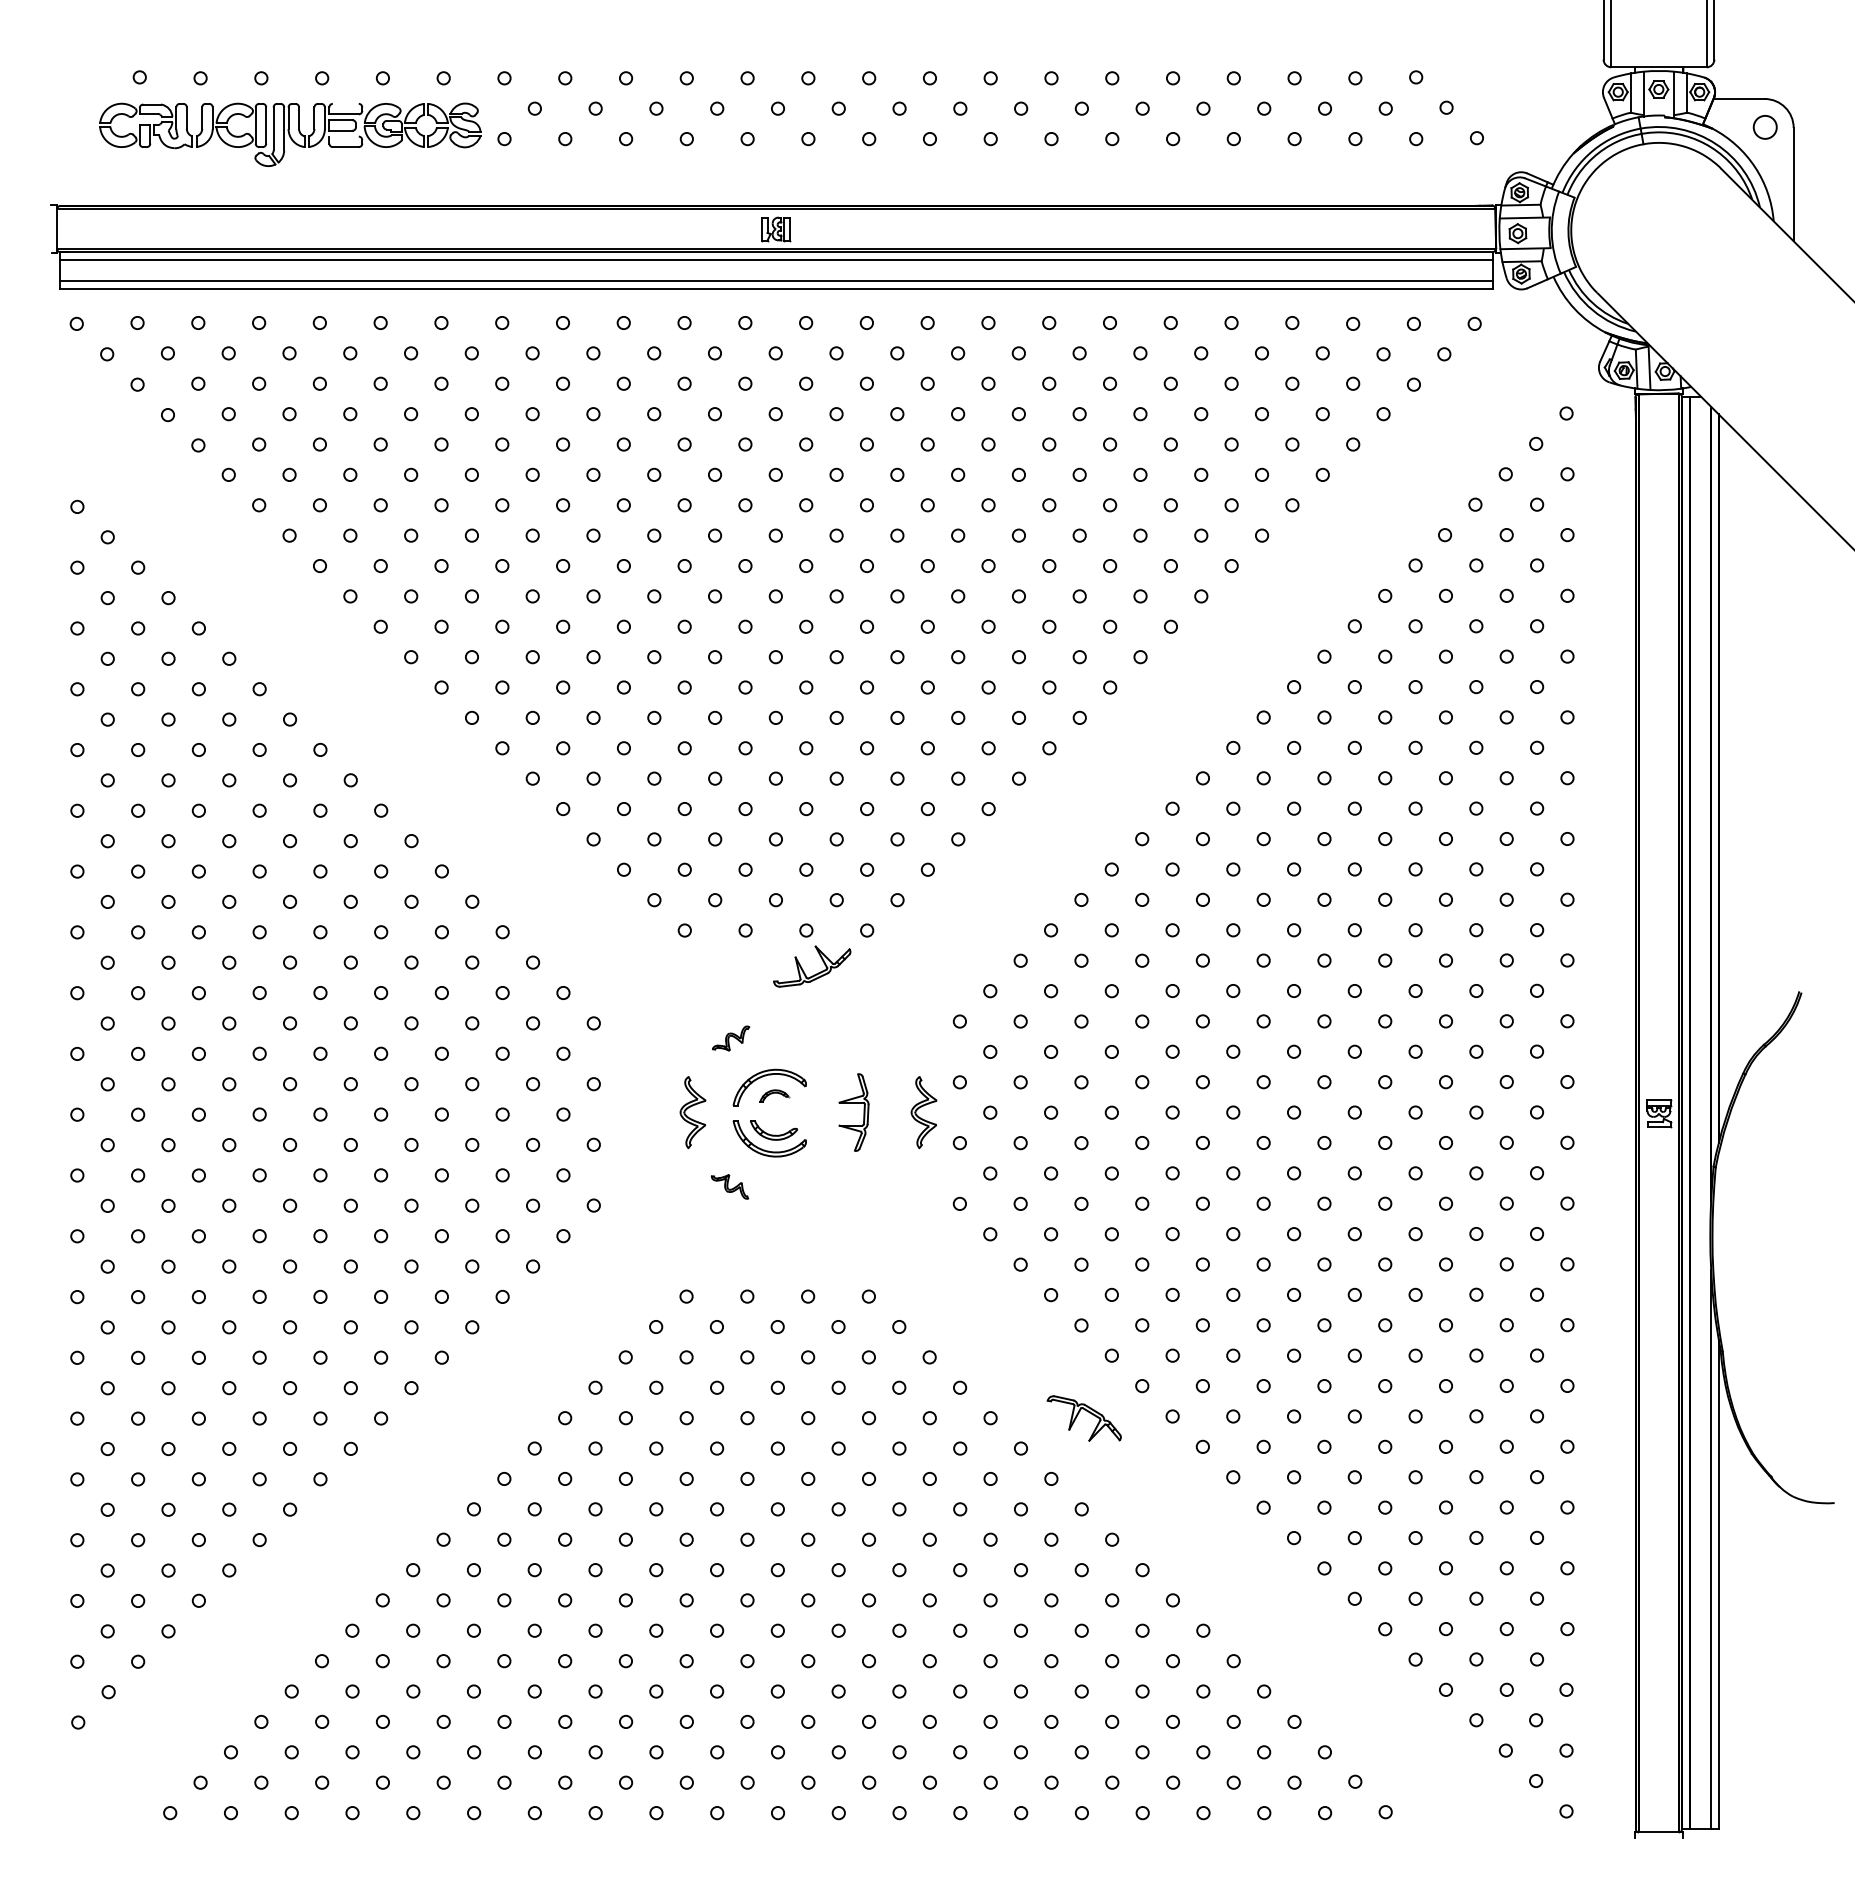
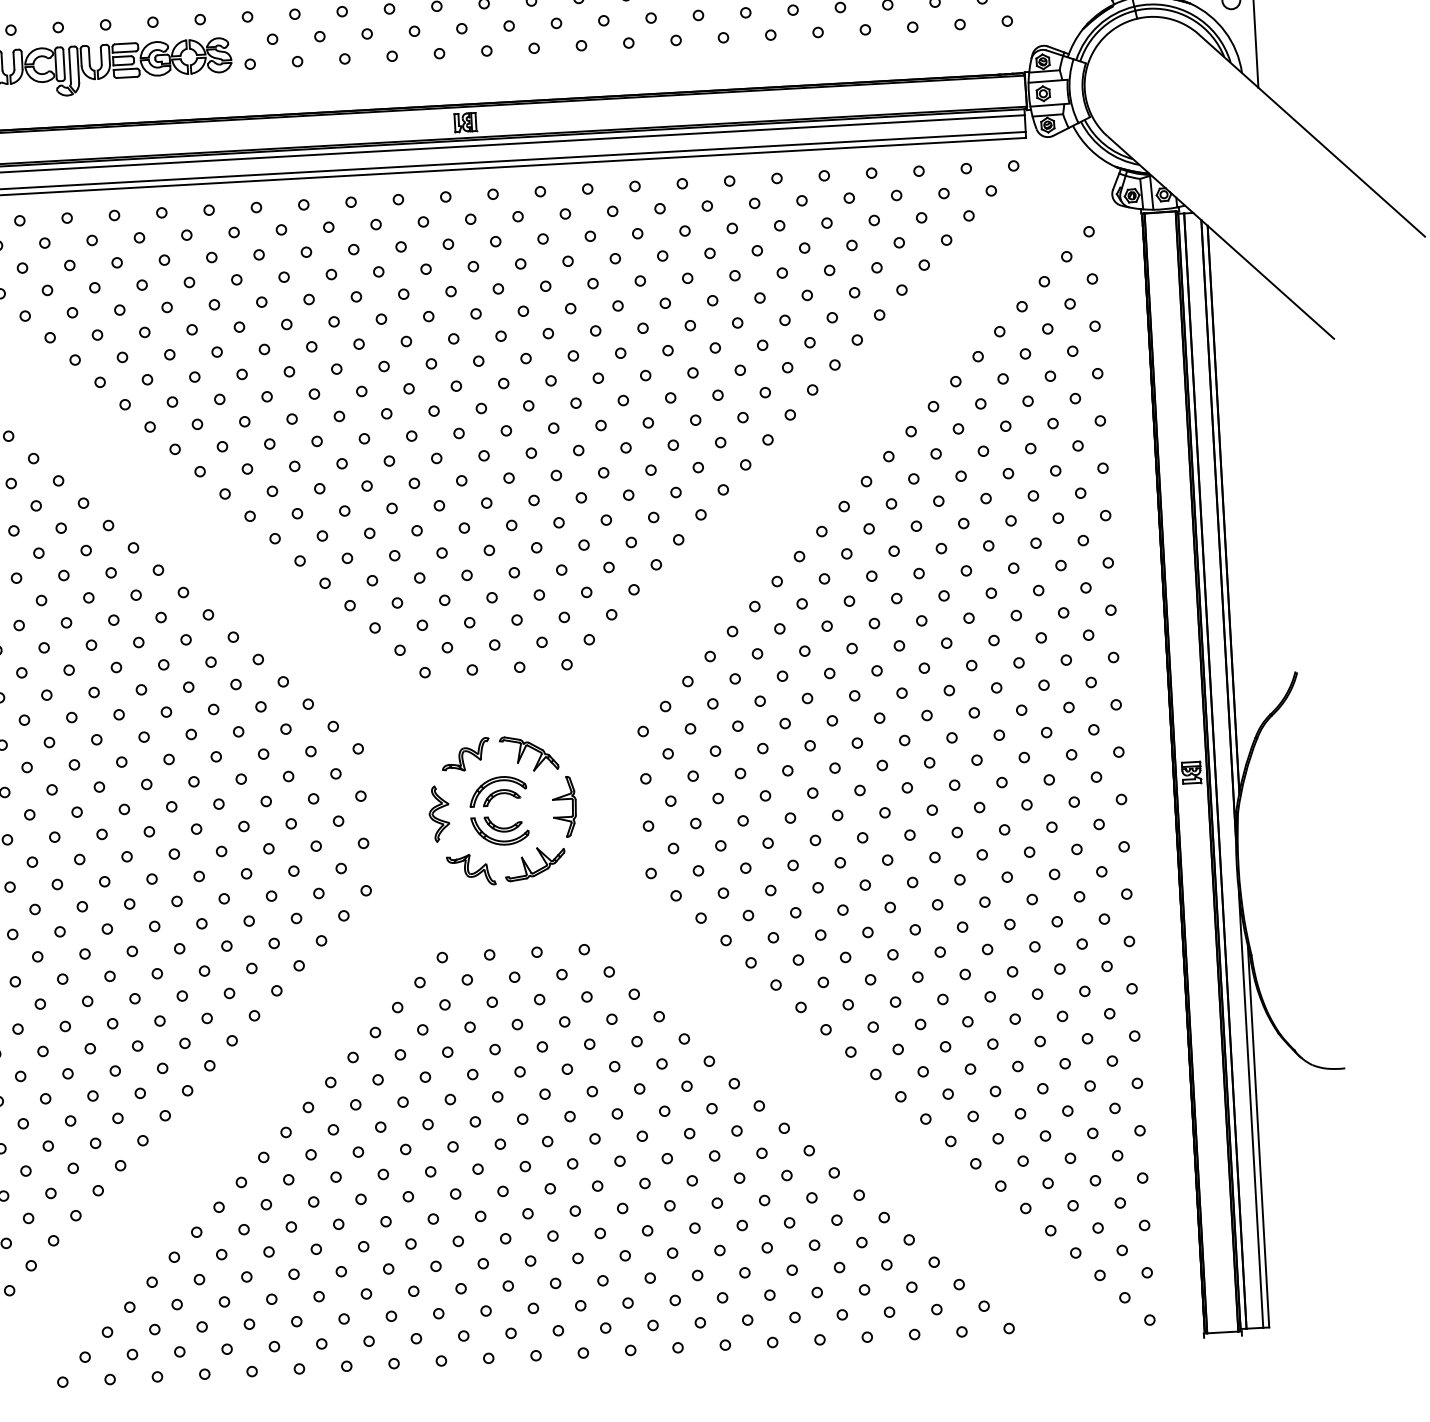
line: (345, 103) -> (124, 43), added
line: (343, 136) -> (124, 69), added
part: (816, 973) -> (538, 869), moved
part: (730, 1038) -> (465, 754), size x1.67
part: (774, 1095) -> (502, 797), size x1.67
part: (923, 1112) -> (618, 803), removed
part: (729, 1186) -> (471, 869), size x1.67
part: (1083, 1418) -> (528, 753), moved

